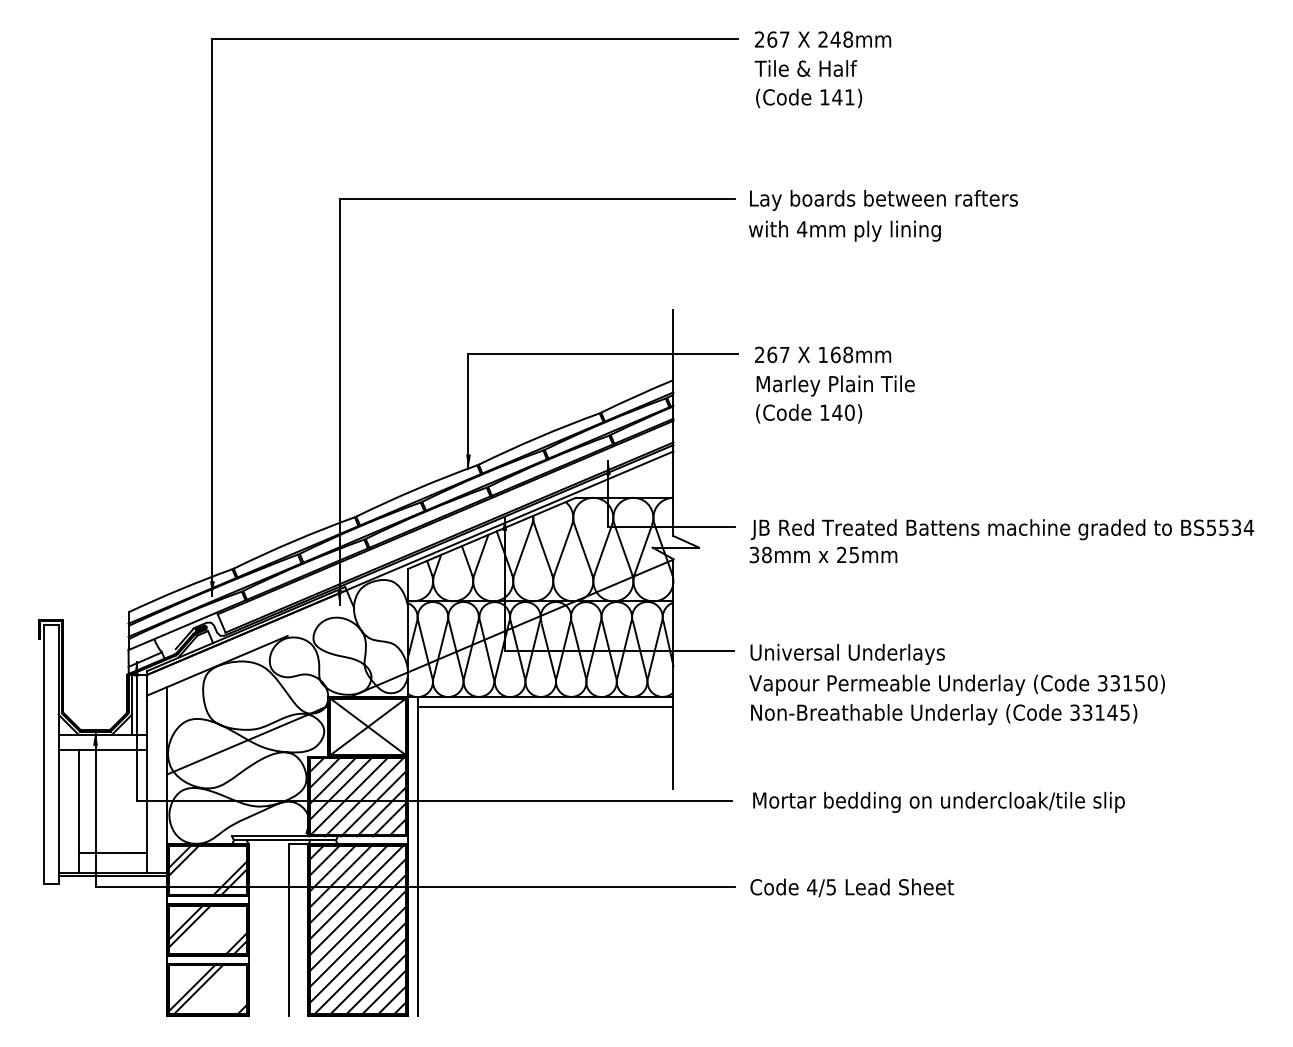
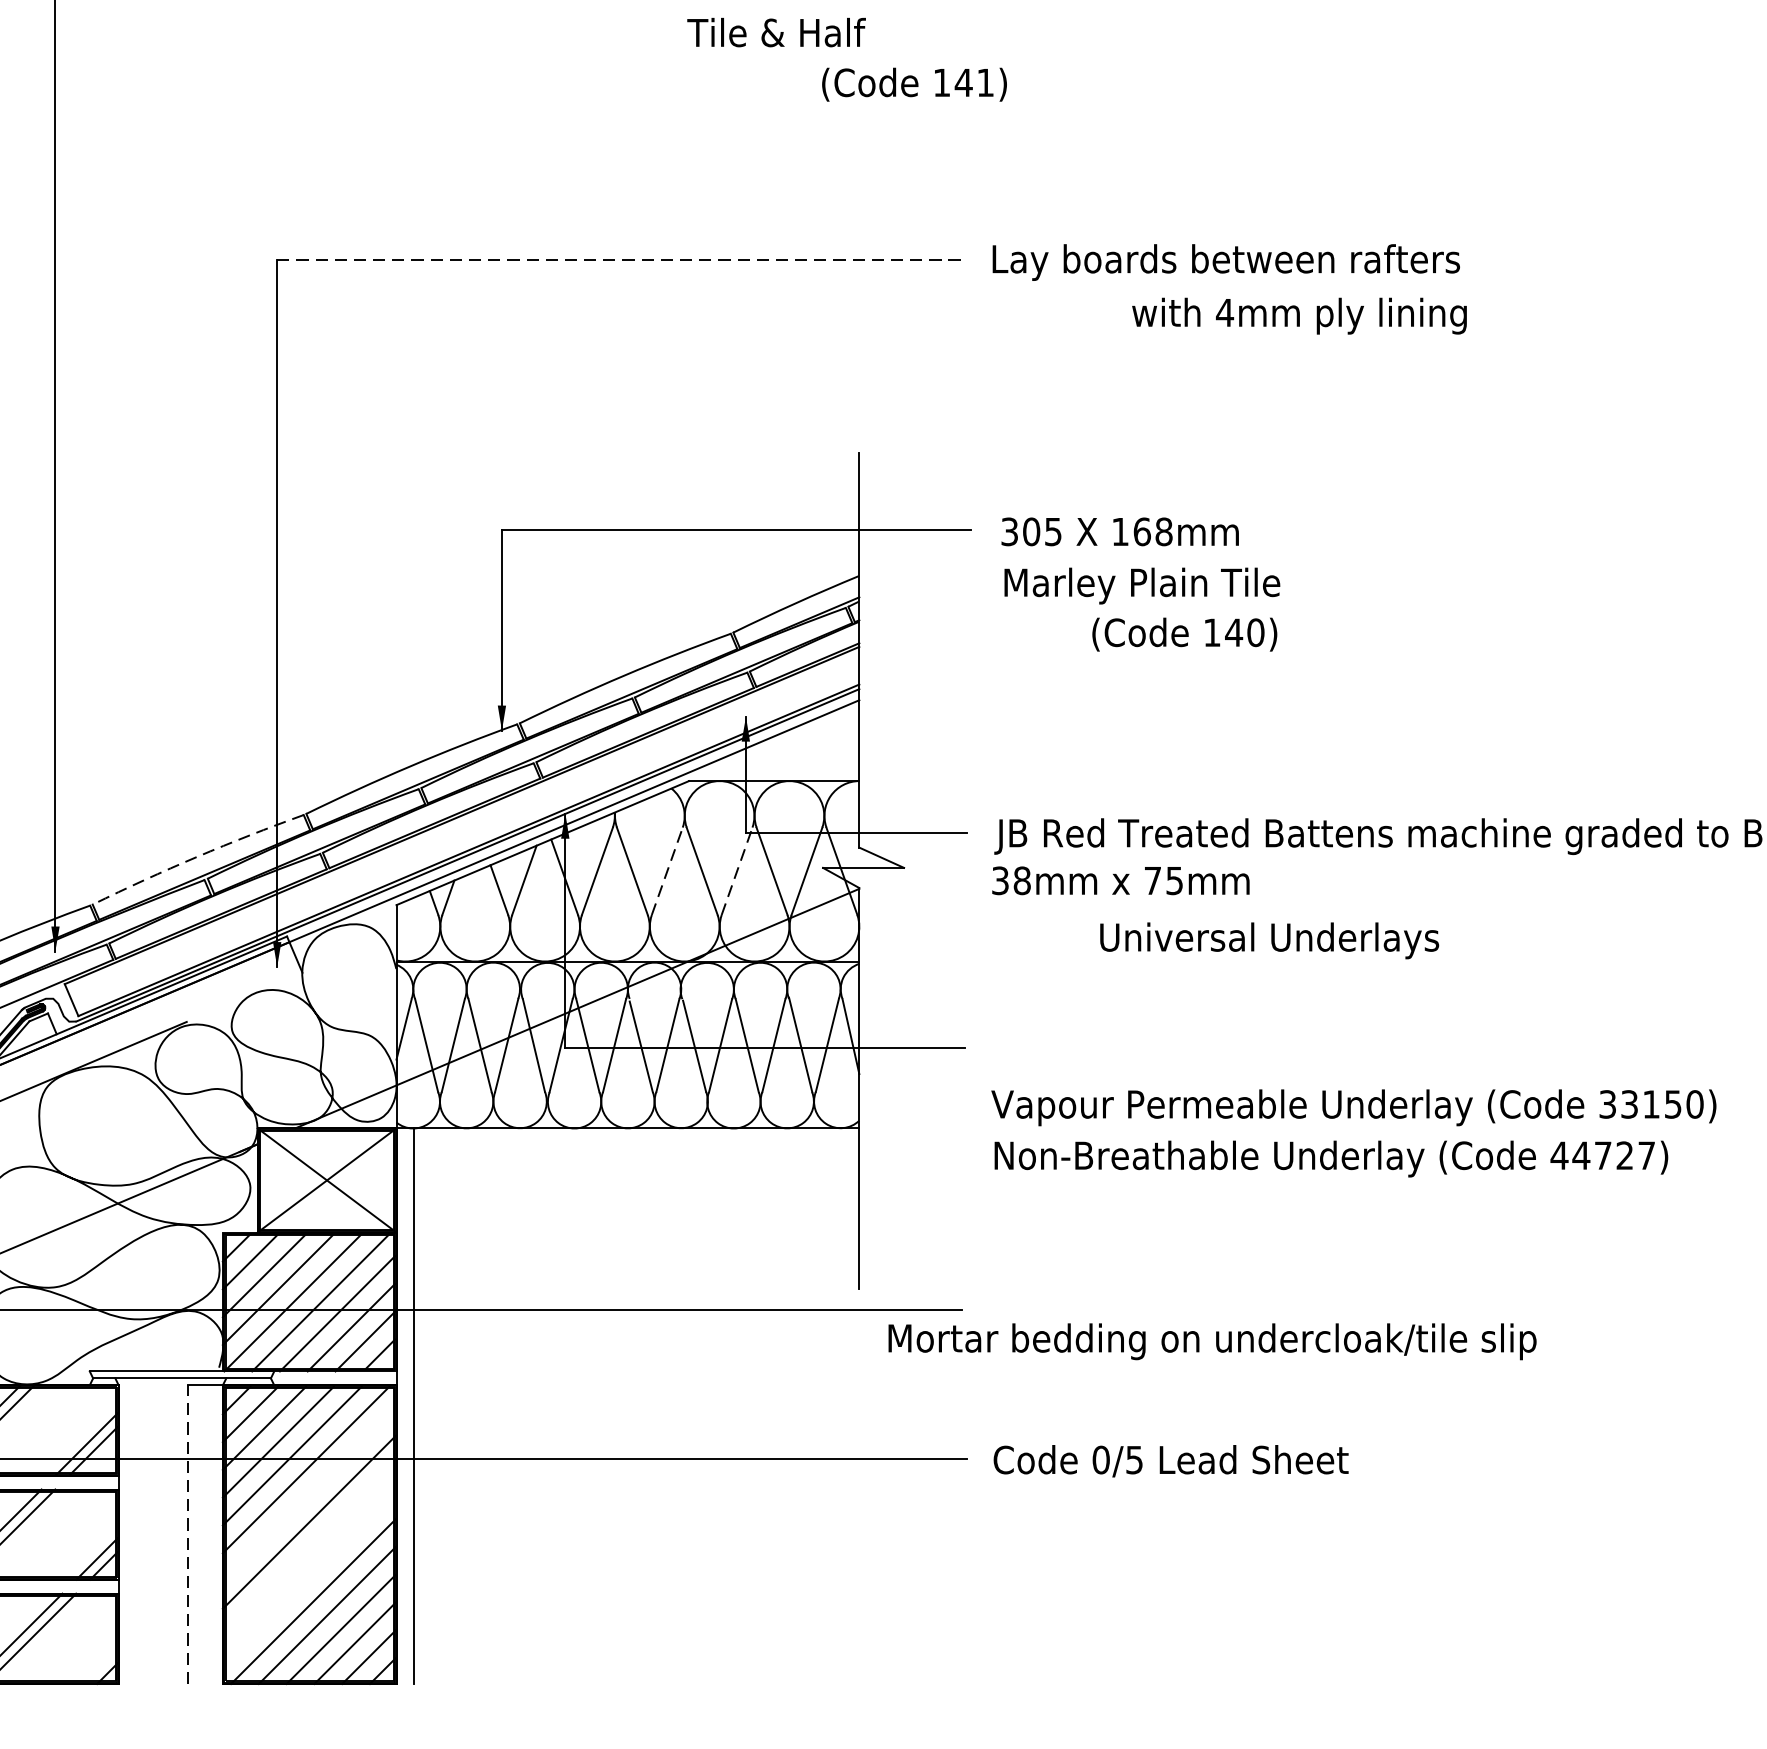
text: (805, 68) -> (775, 32), moved
text: (809, 98) -> (915, 84), moved
line: (537, 198) -> (622, 259), solid -> dashed
text: (844, 230) -> (1298, 314), moved
text: (772, 354) -> (1032, 531), 267 -> 305
text: (809, 413) -> (1185, 634), moved
arc: (293, 541) -> (196, 857), solid -> dashed
line: (563, 549) -> (667, 871), solid -> dashed
line: (603, 549) -> (737, 871), solid -> dashed
text: (841, 554) -> (1152, 879), 25mm -> 75mm
text: (847, 654) -> (1269, 940), moved
line: (545, 707) -> (636, 1146), removed
text: (1099, 712) -> (1602, 1155), 33145) -> 44727)
text: (938, 801) -> (1211, 1340), moved
text: (812, 887) -> (1101, 1460), 4/5 -> 0/5
line: (357, 906) -> (308, 1493), removed
line: (288, 930) -> (188, 1535), solid -> dashed
line: (358, 938) -> (310, 1549), removed
line: (358, 954) -> (310, 1577), removed

